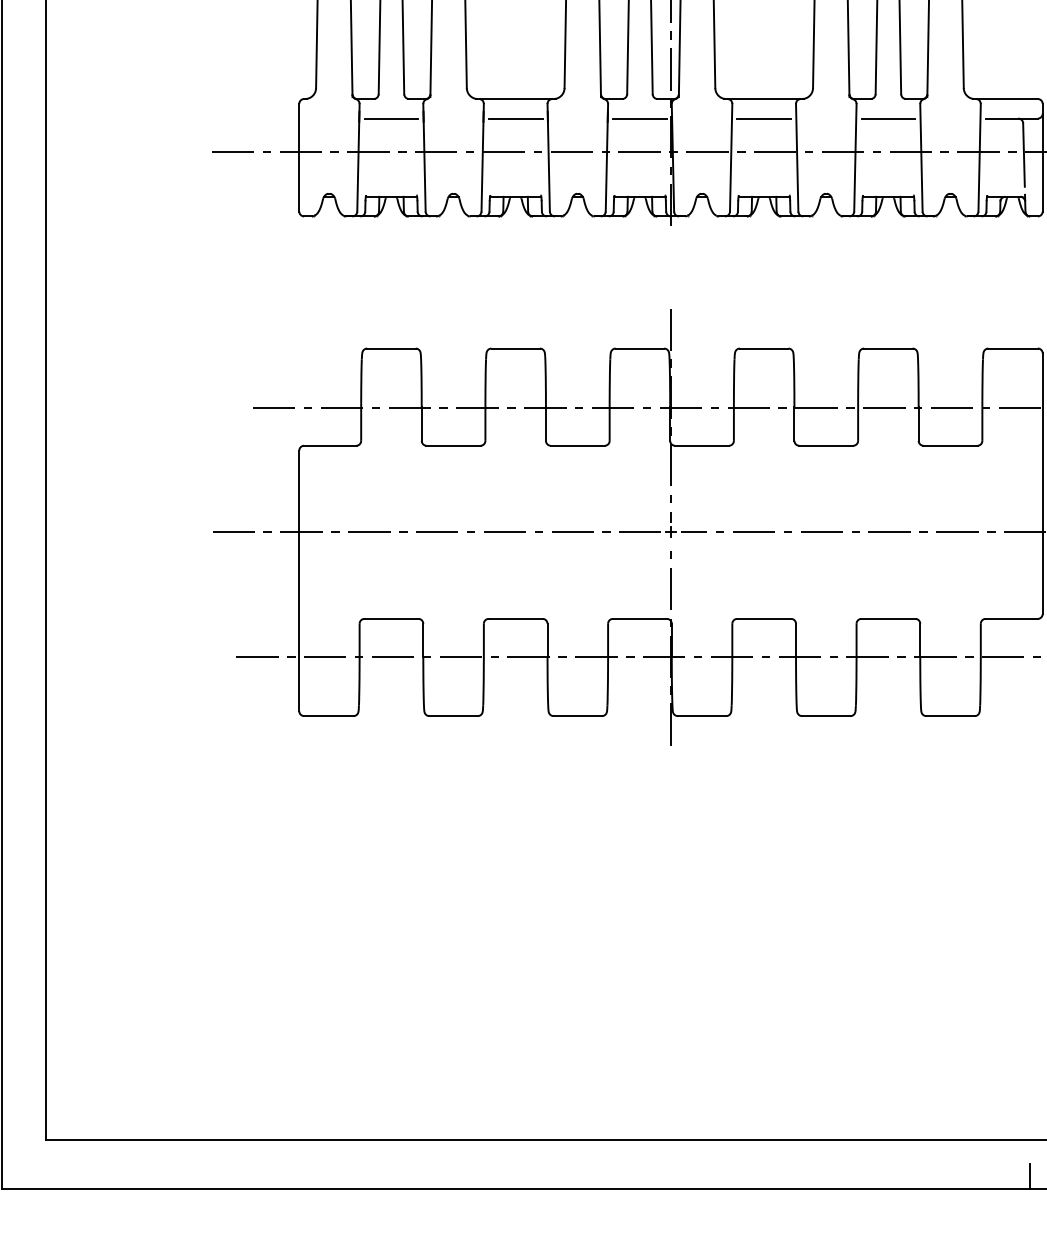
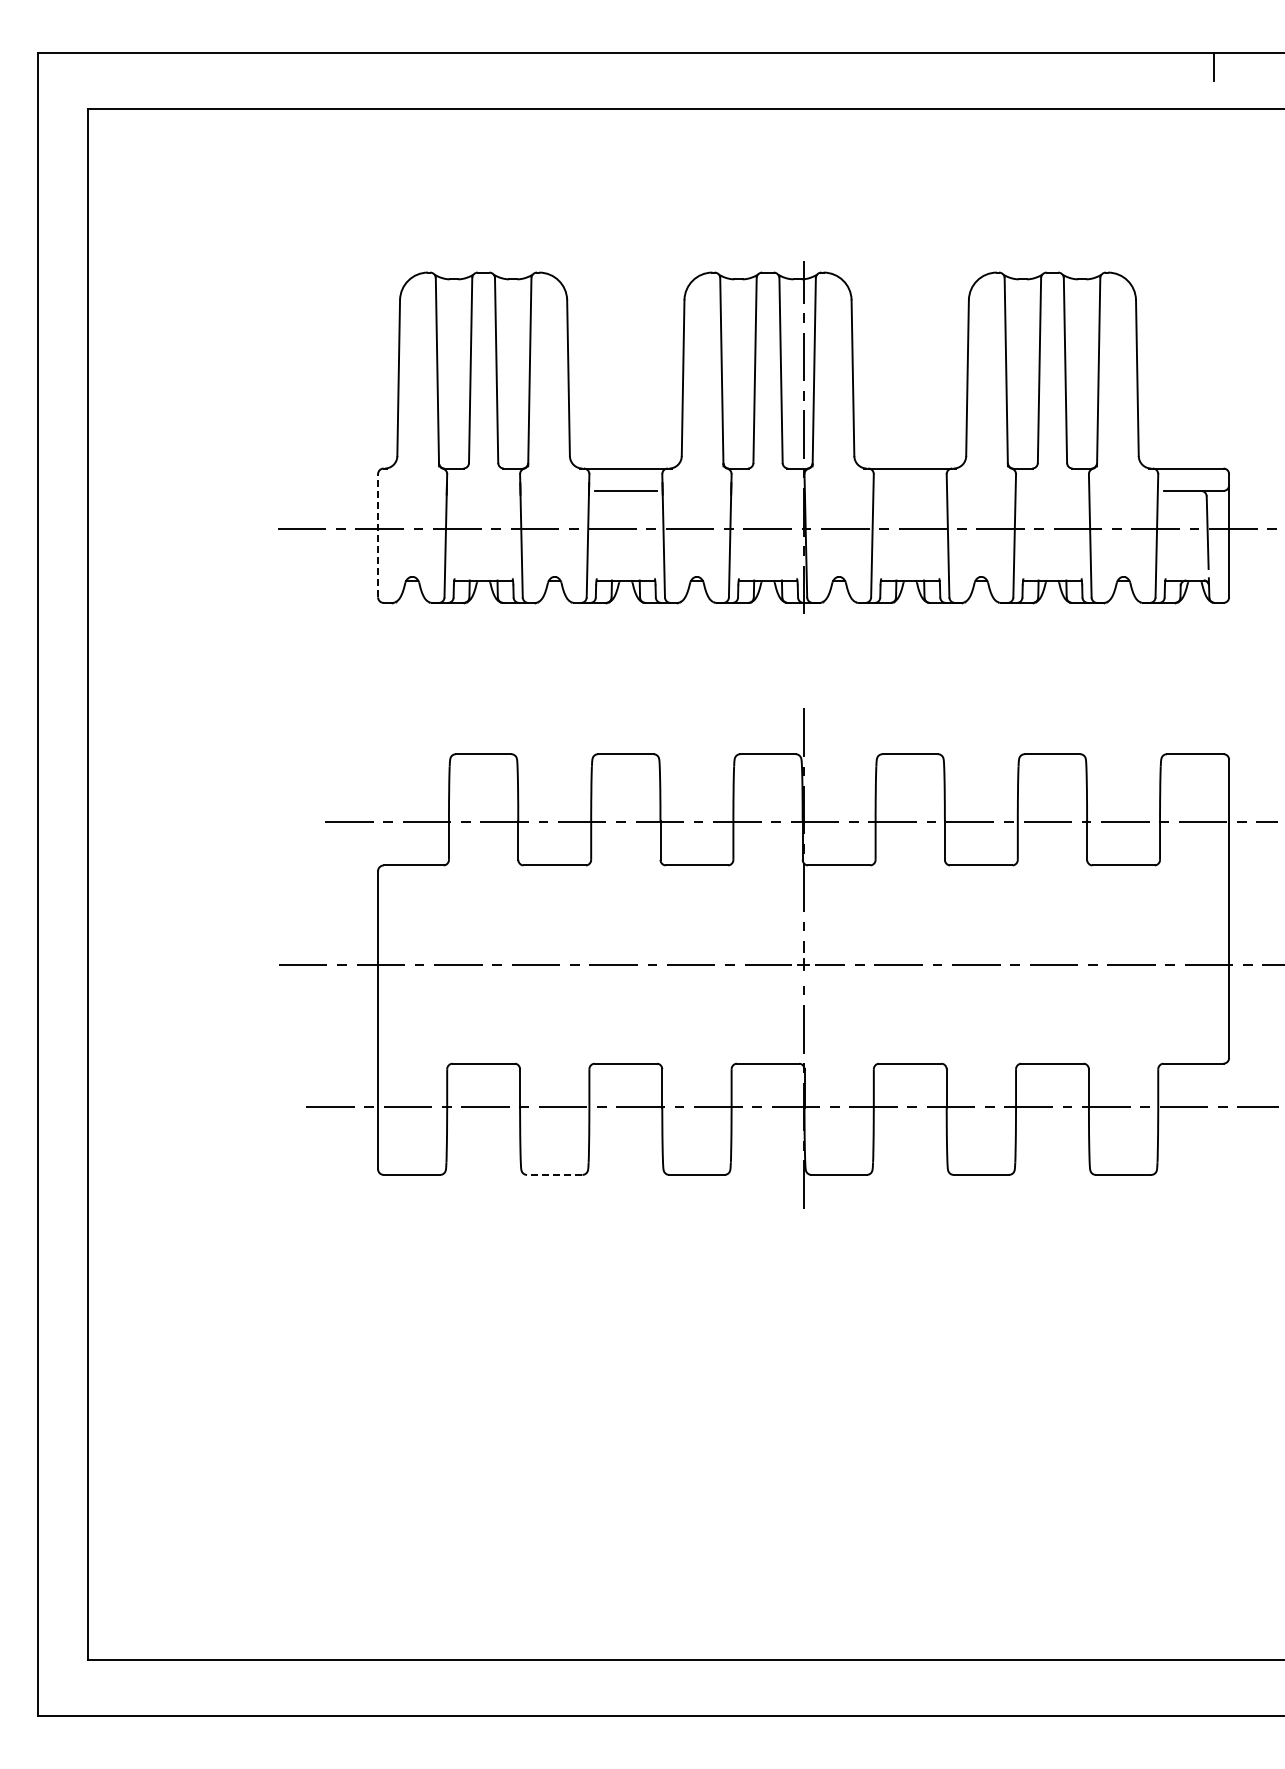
line: (391, 118) -> (483, 490), removed
line: (639, 118) -> (767, 490), removed
line: (764, 118) -> (910, 490), removed
line: (888, 118) -> (1052, 490), removed
line: (299, 157) -> (378, 535), solid -> dashed
line: (453, 715) -> (554, 1174), solid -> dashed
line: (1029, 1176) -> (1214, 1701), removed

